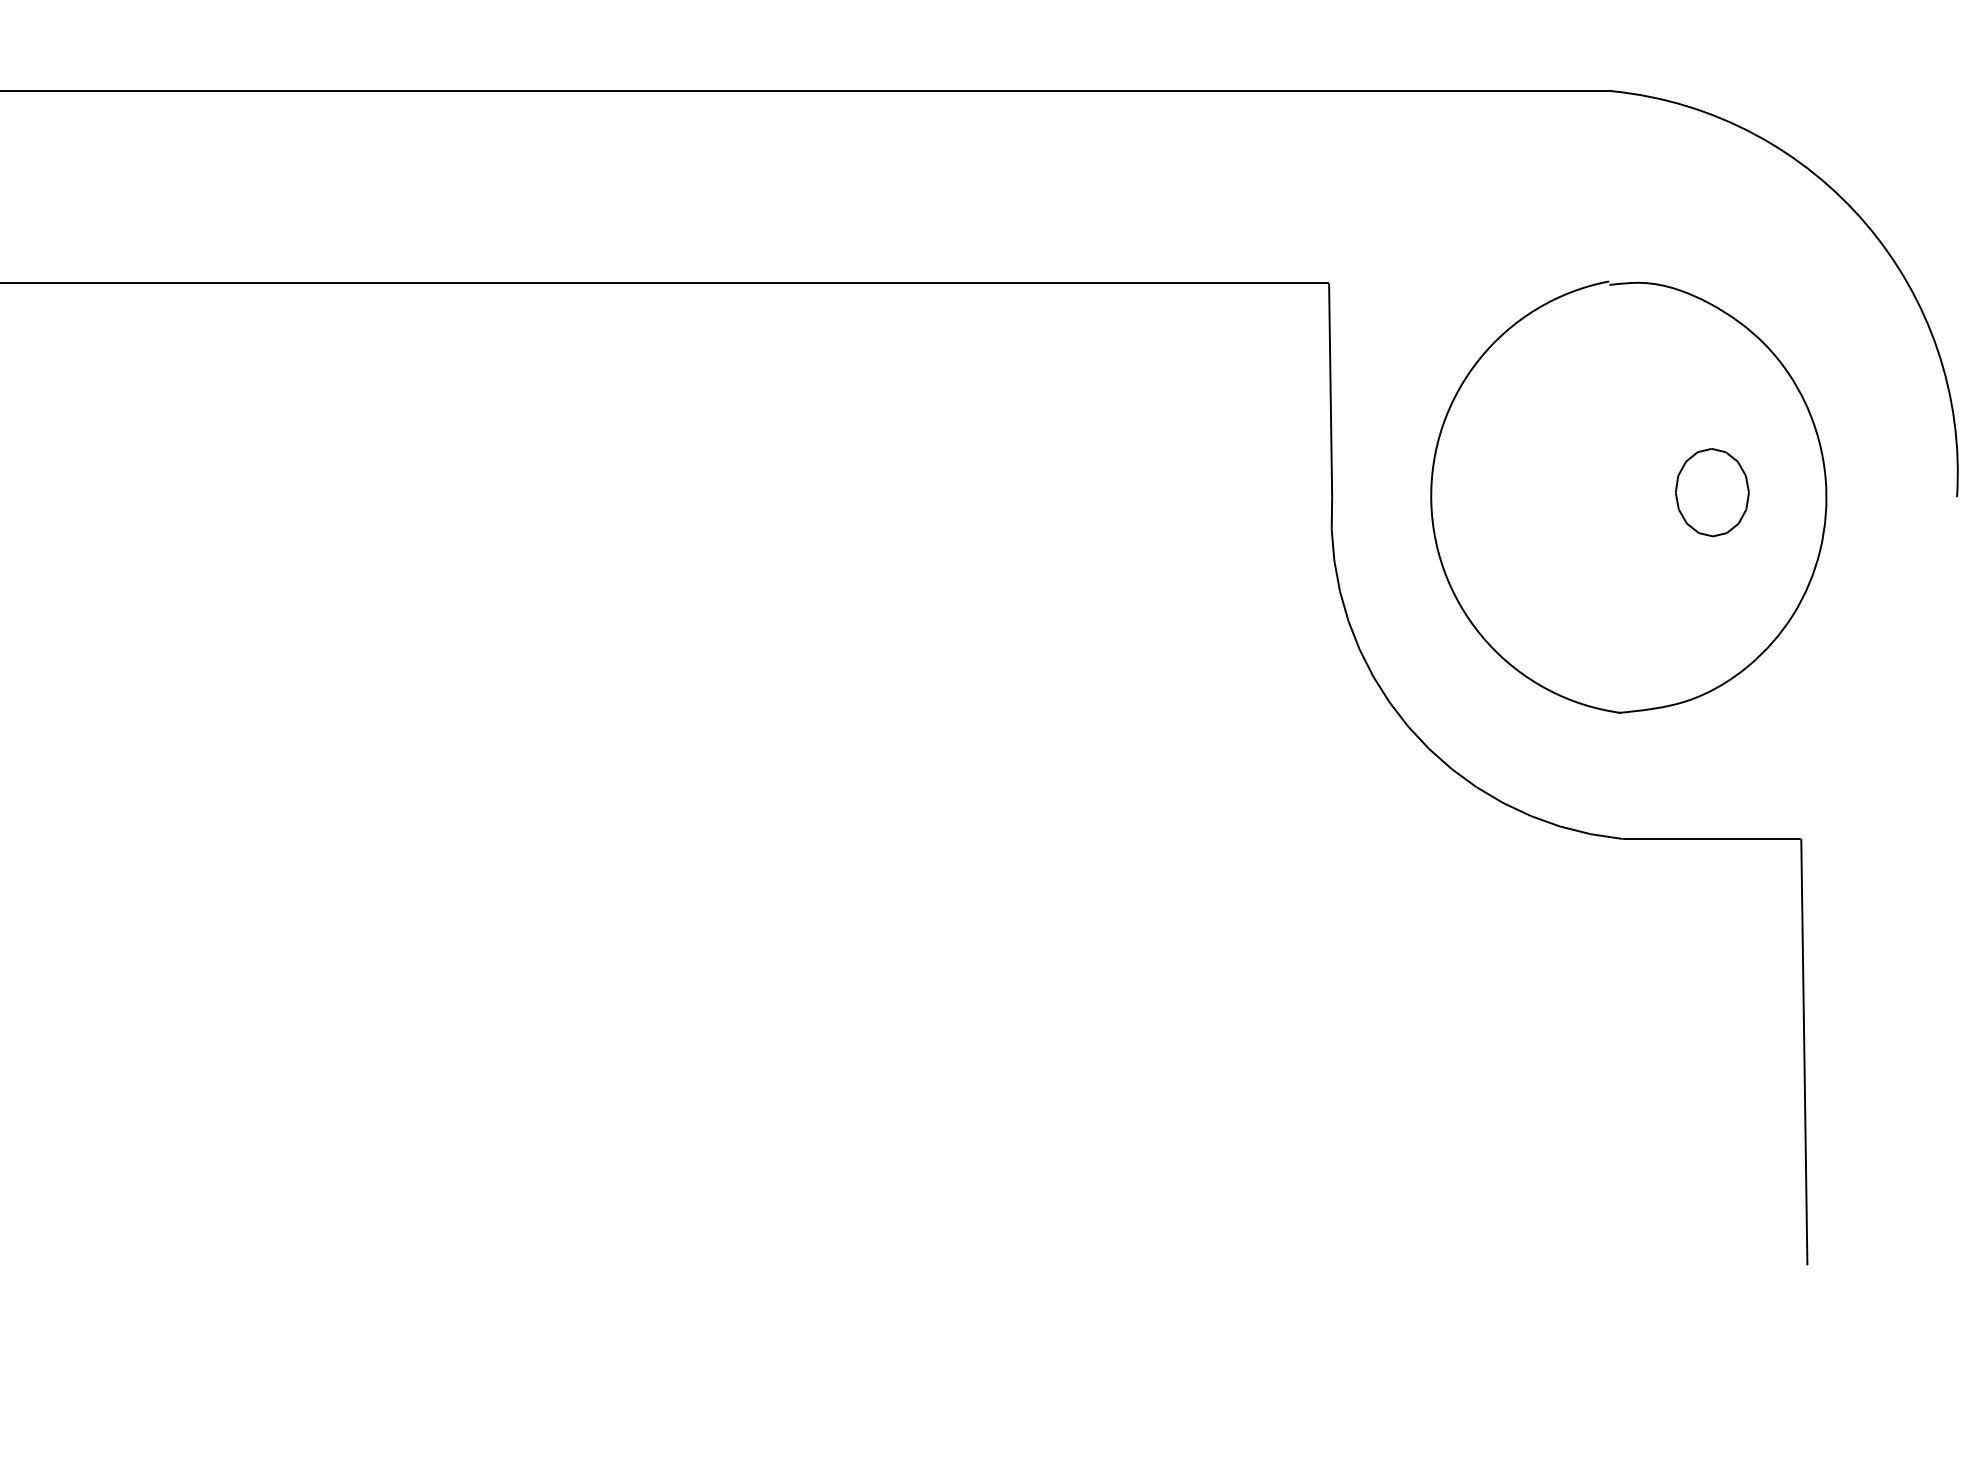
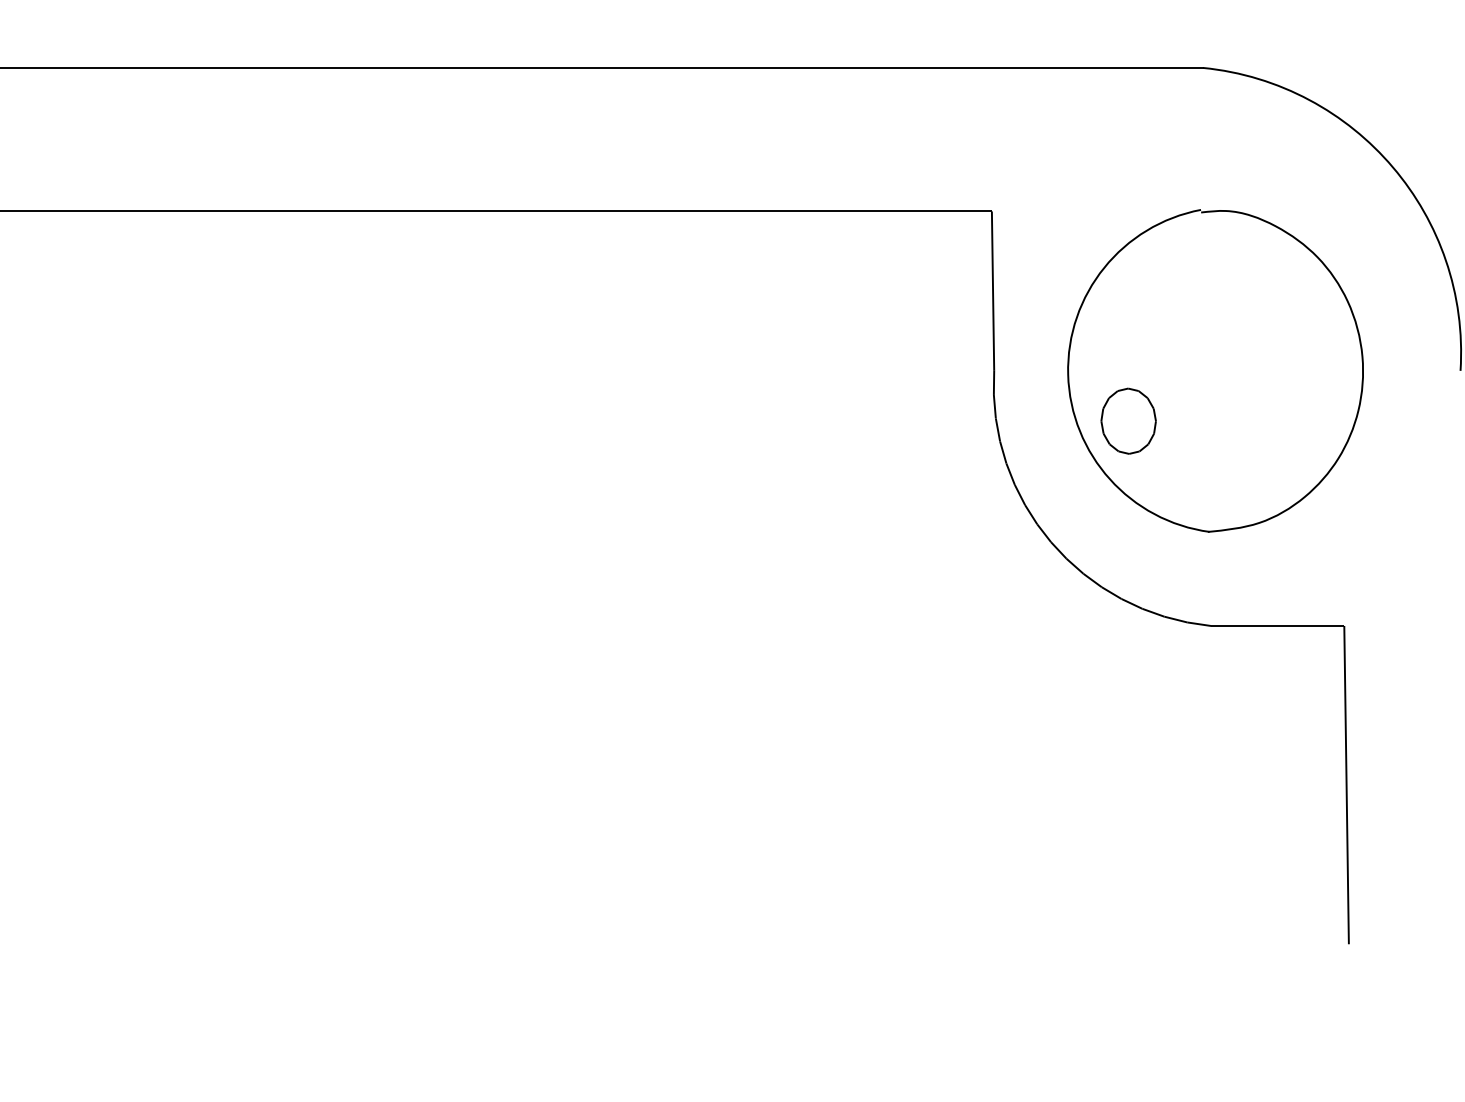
part: (1712, 492) -> (1128, 421), moved

